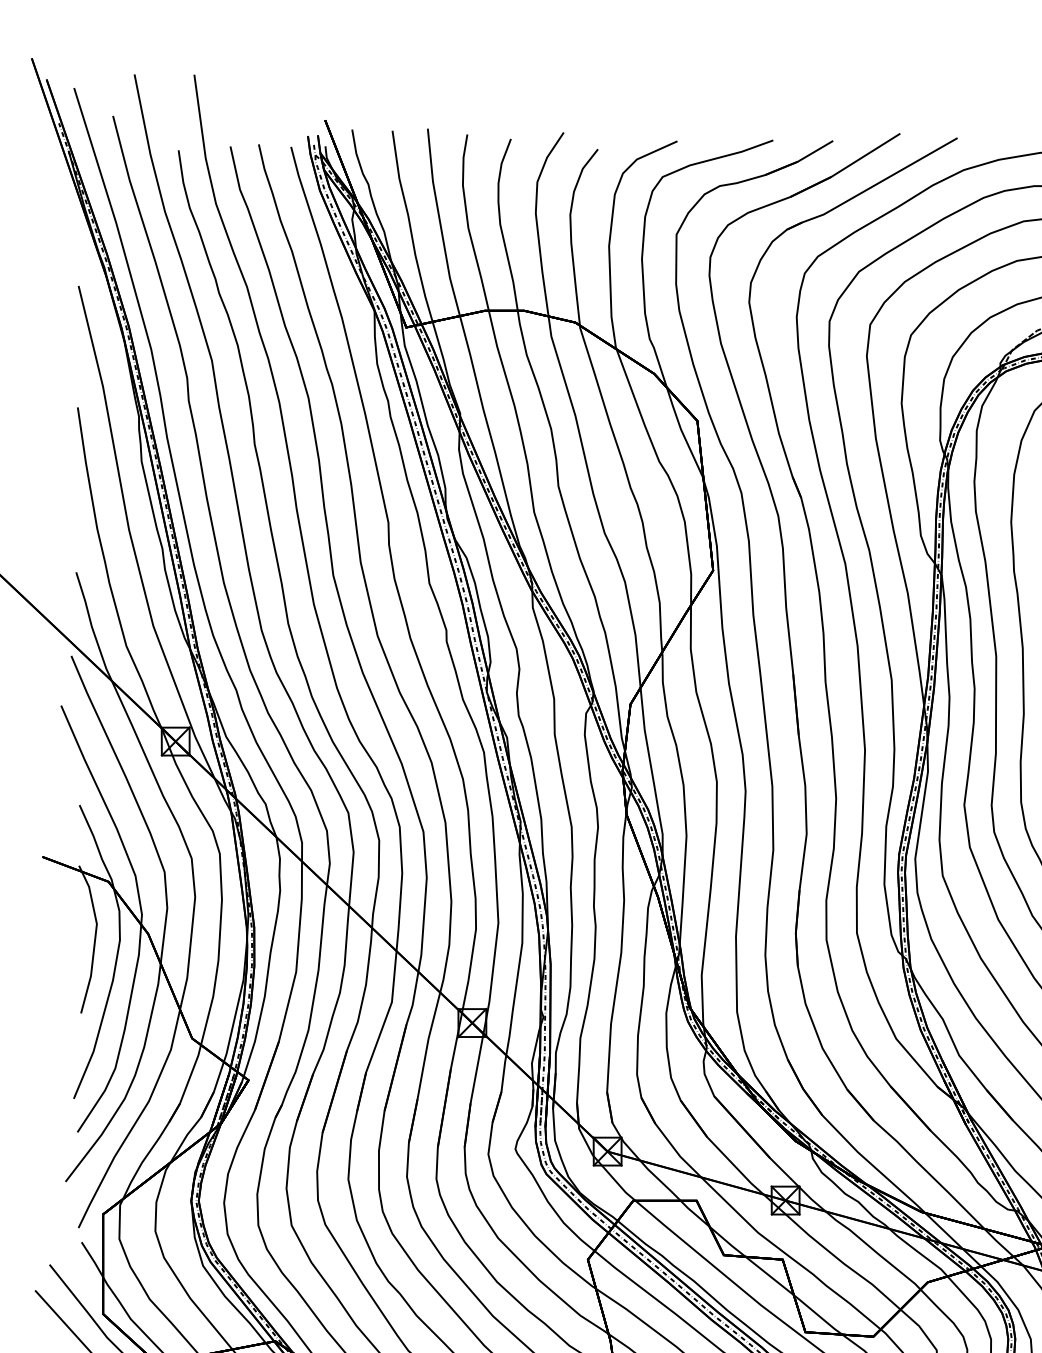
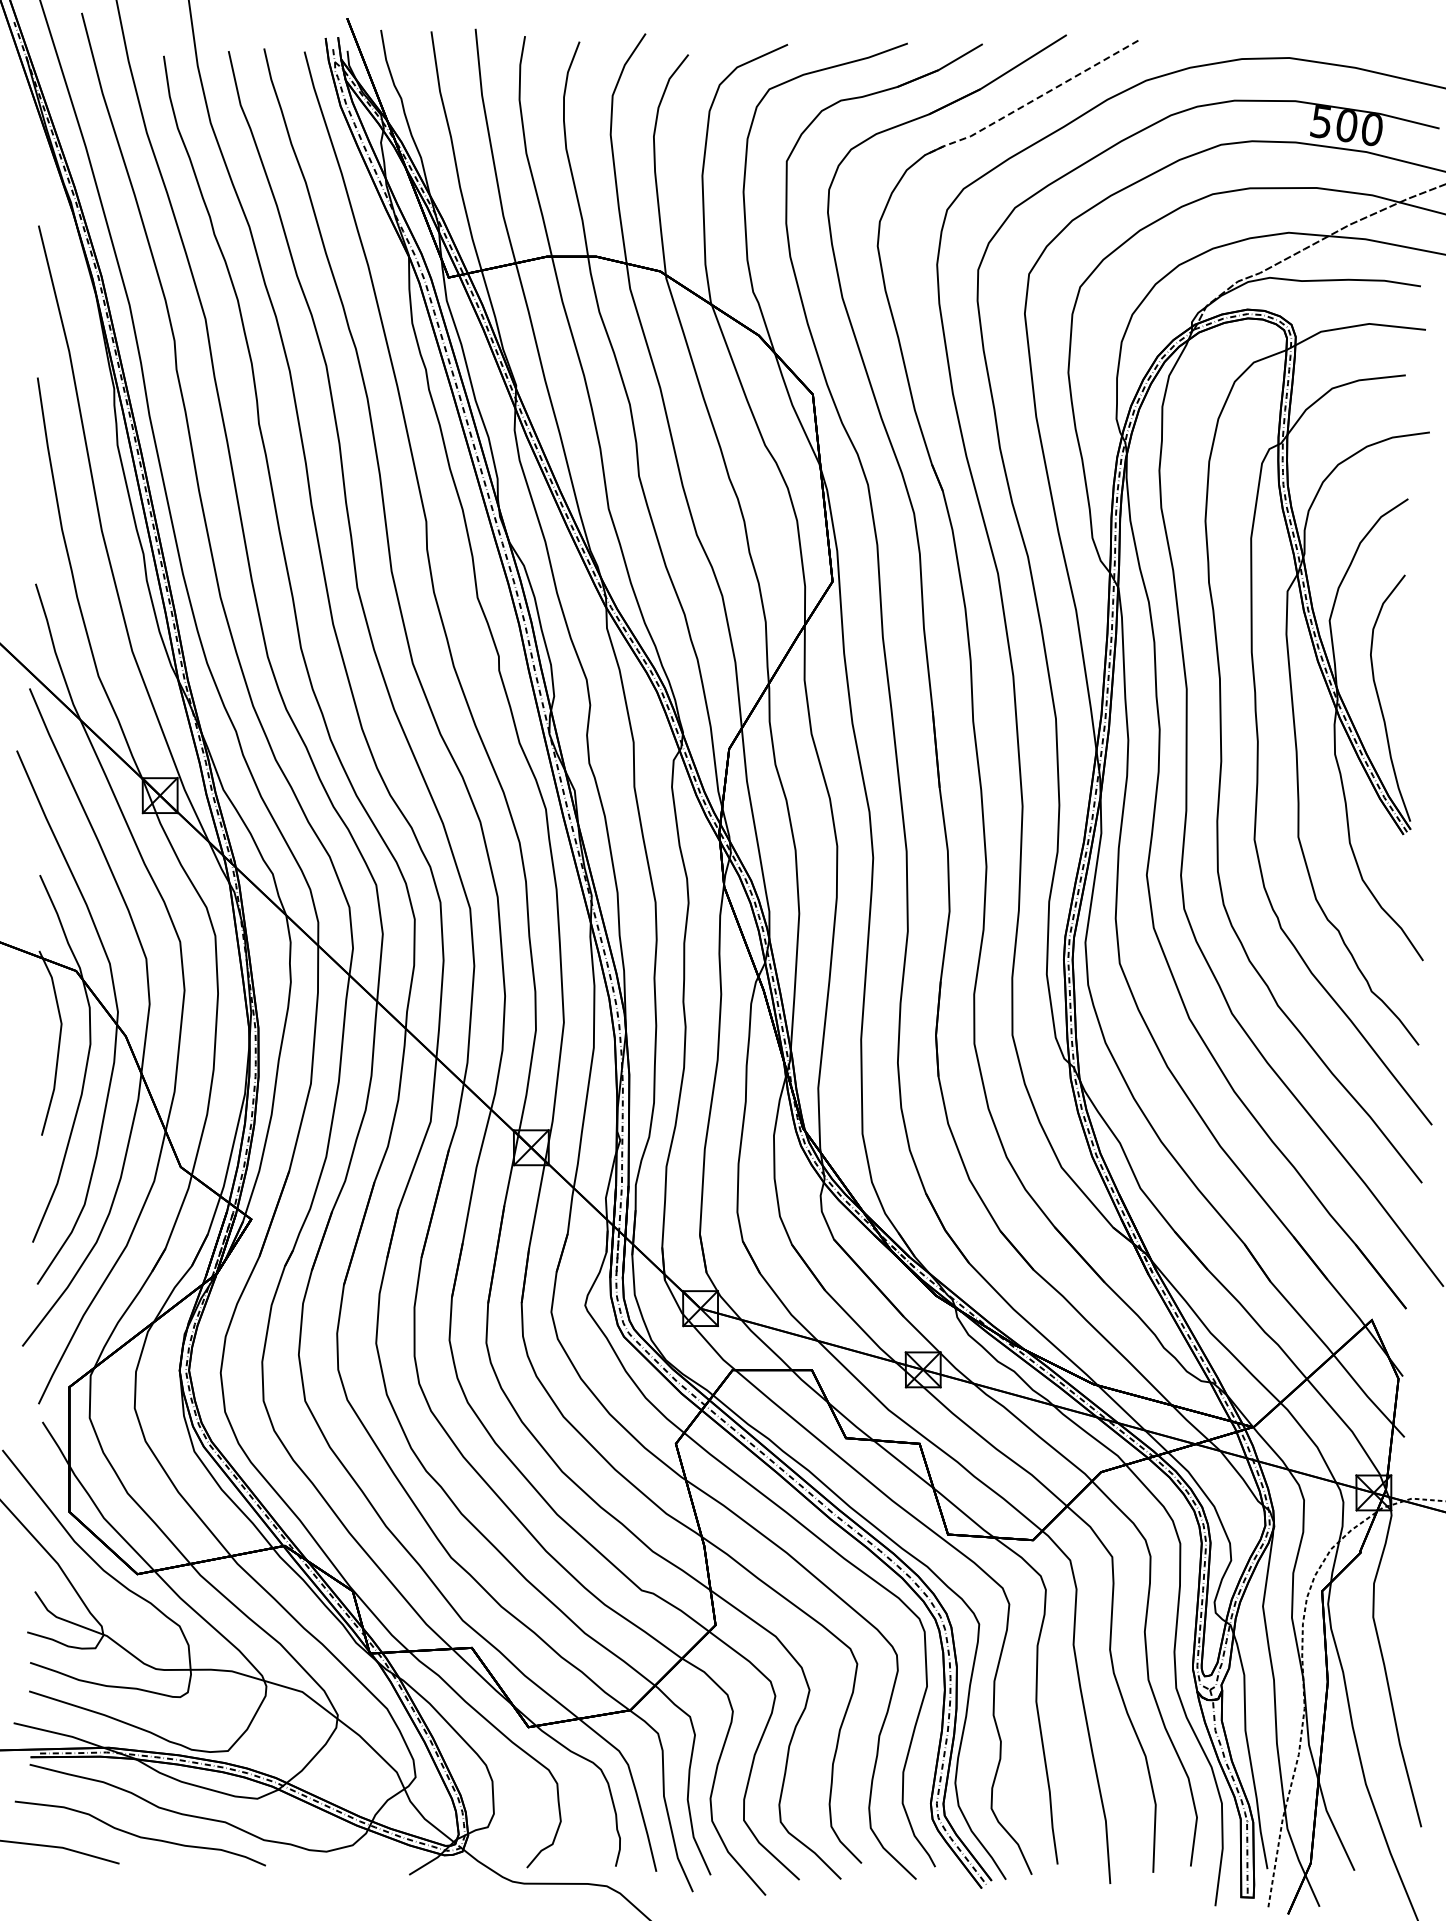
line: (872, 186) -> (1031, 101), solid -> dashed

